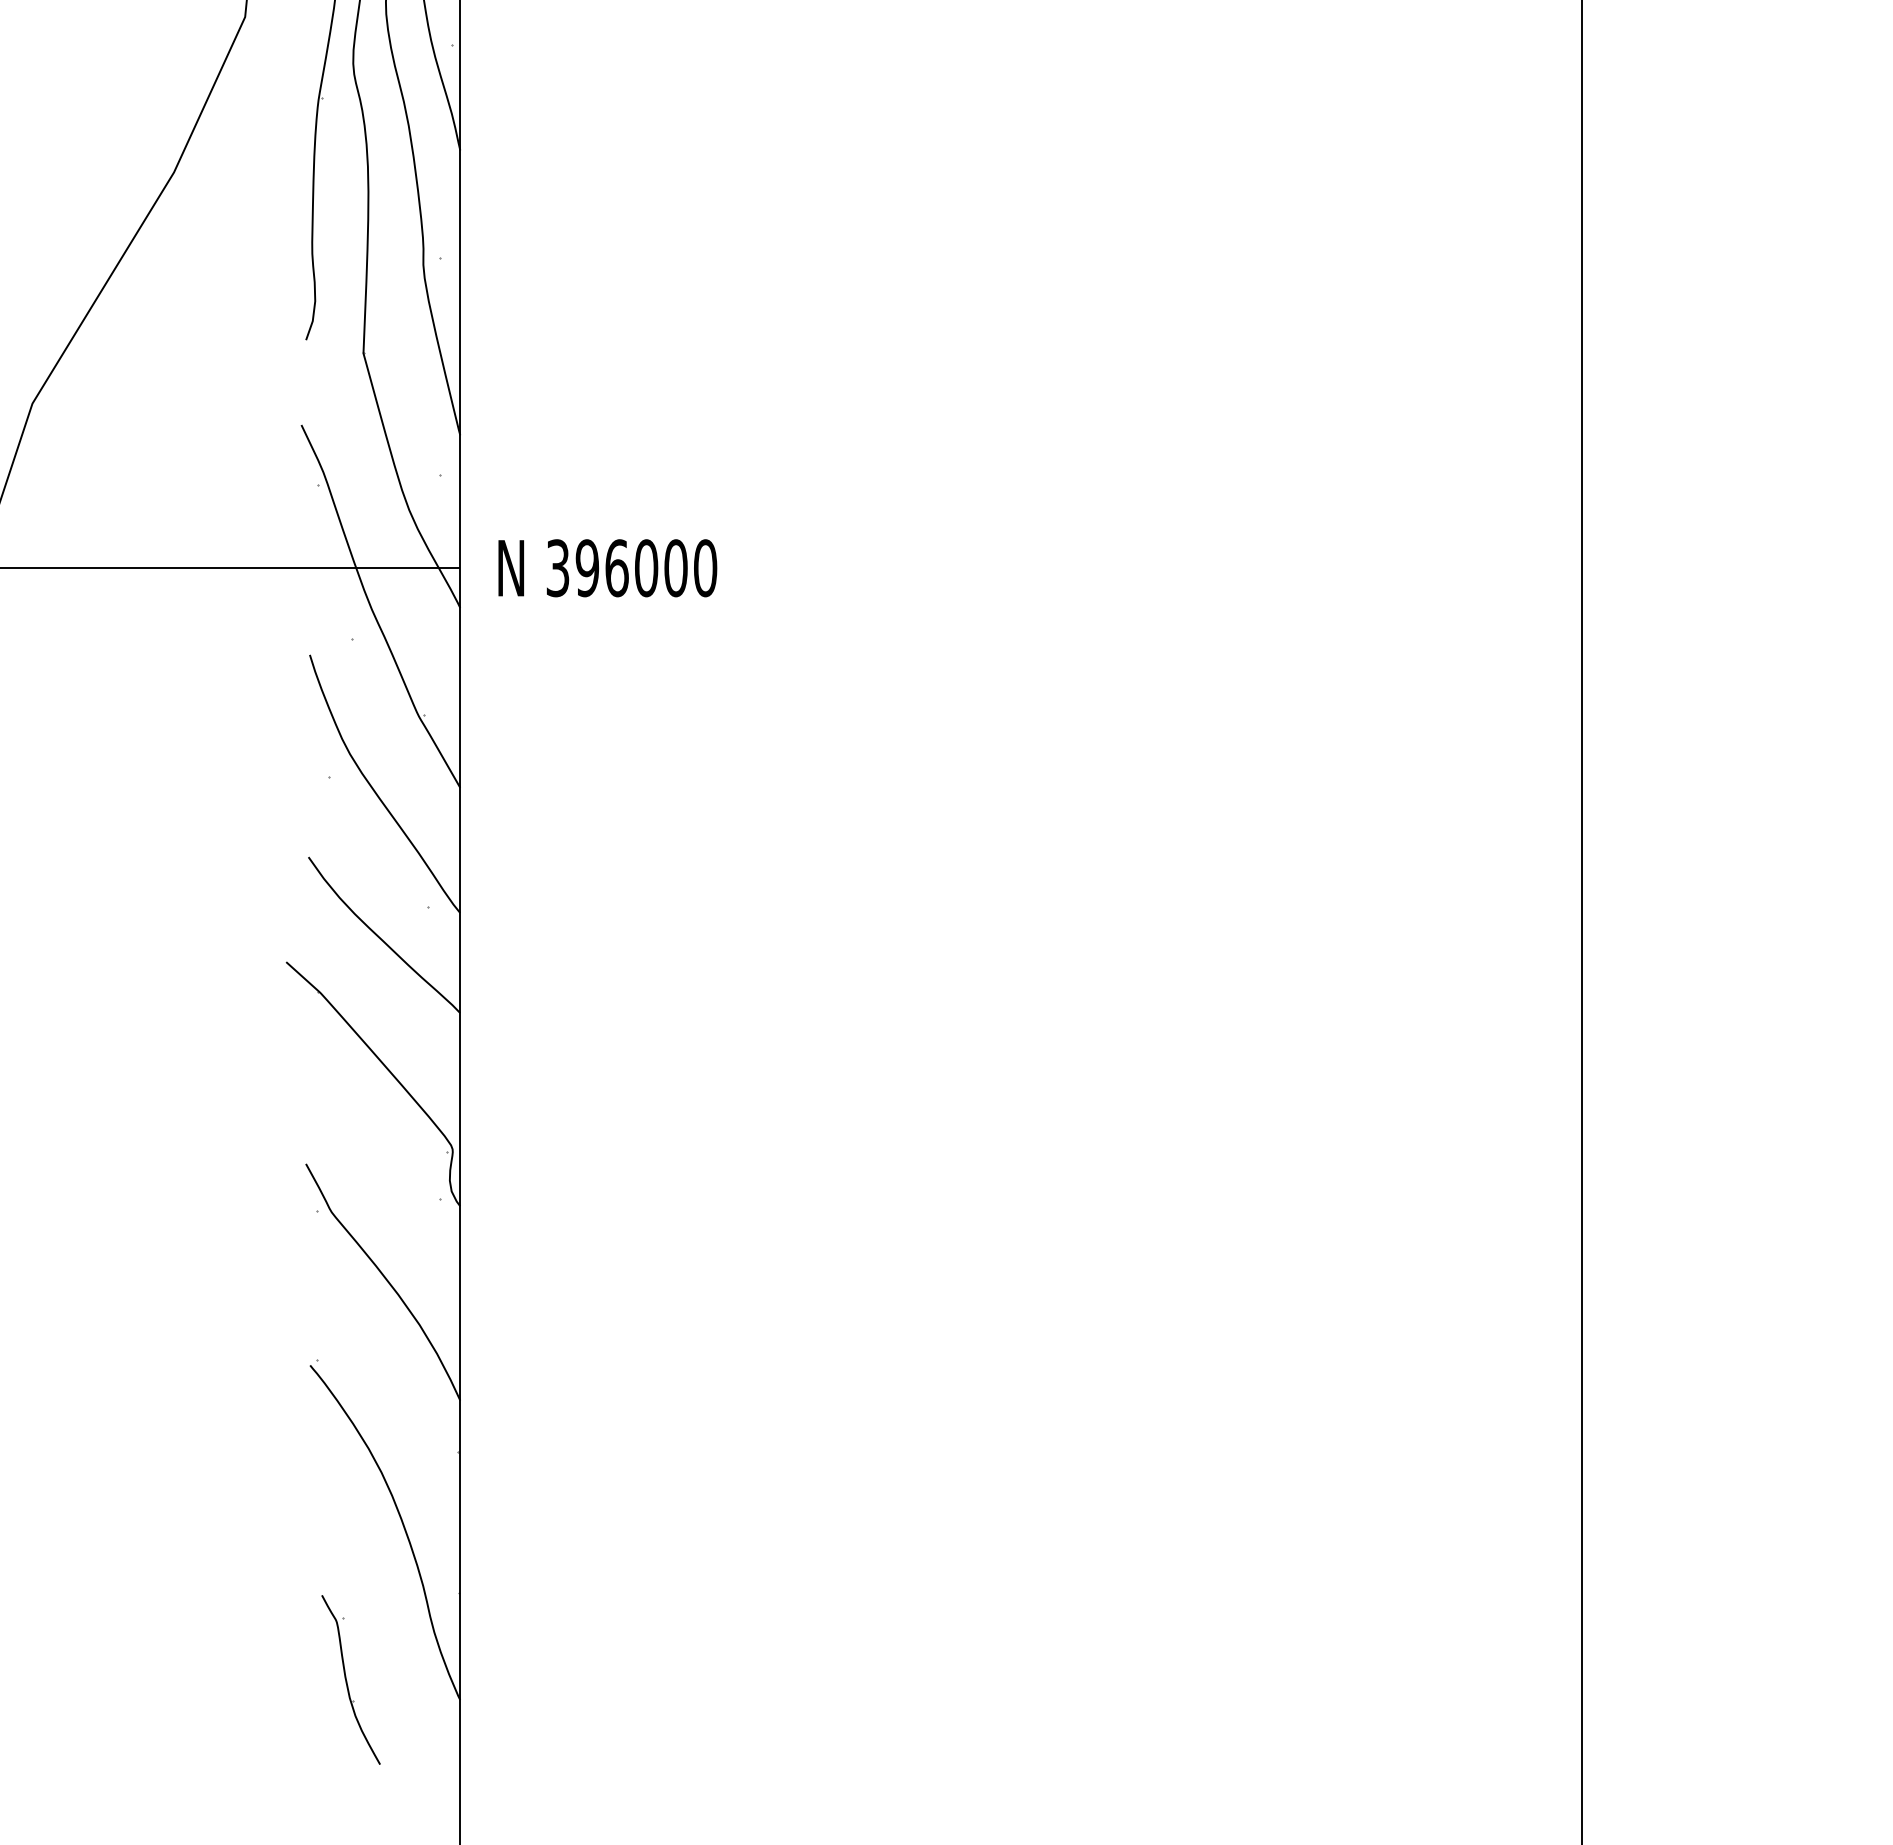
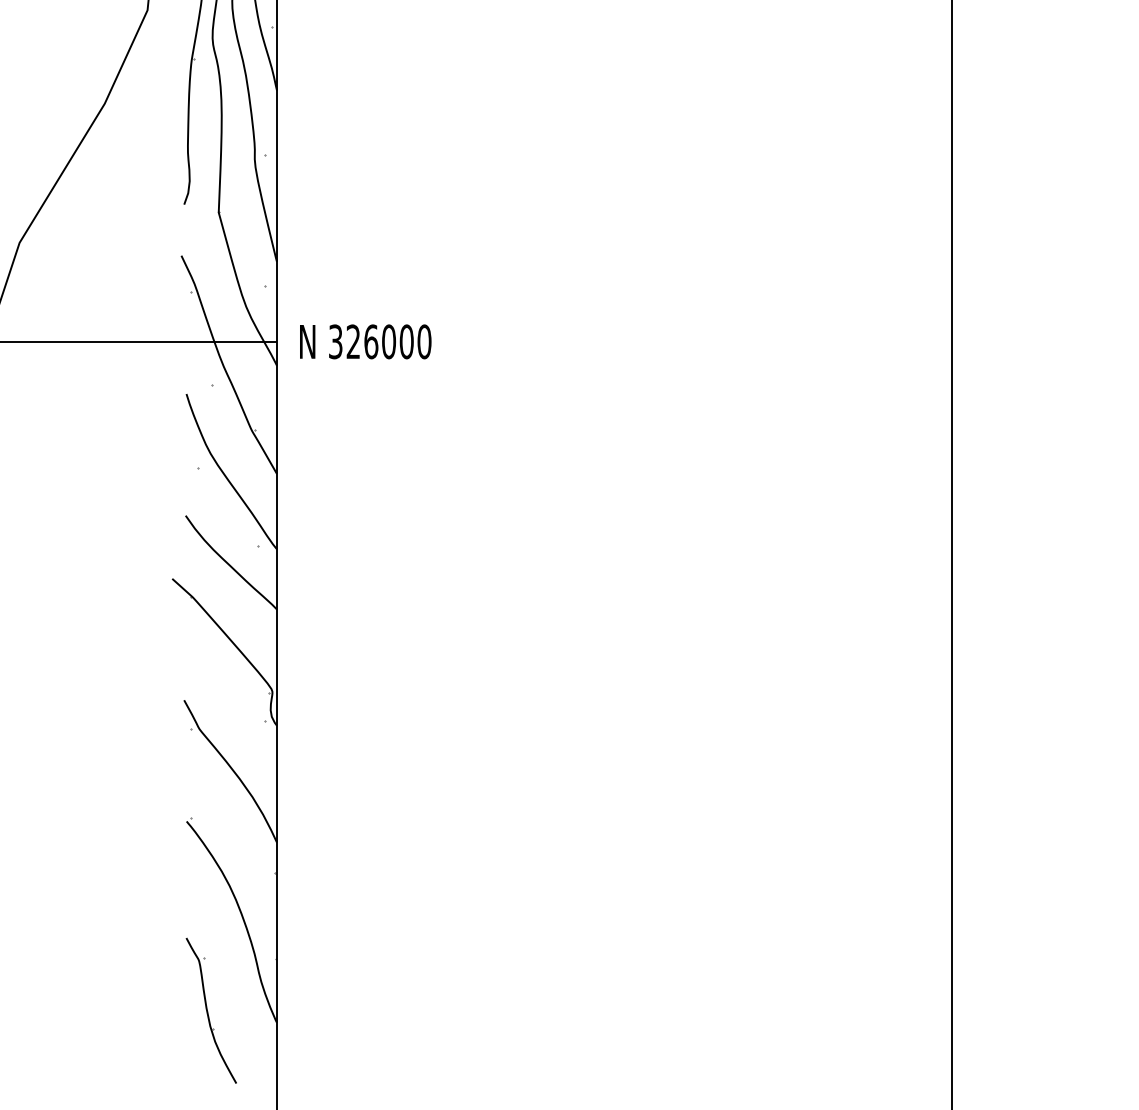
text: (587, 567) -> (353, 341), 396000 -> 326000
part: (349, 1679) -> (210, 1010), size x1.43

